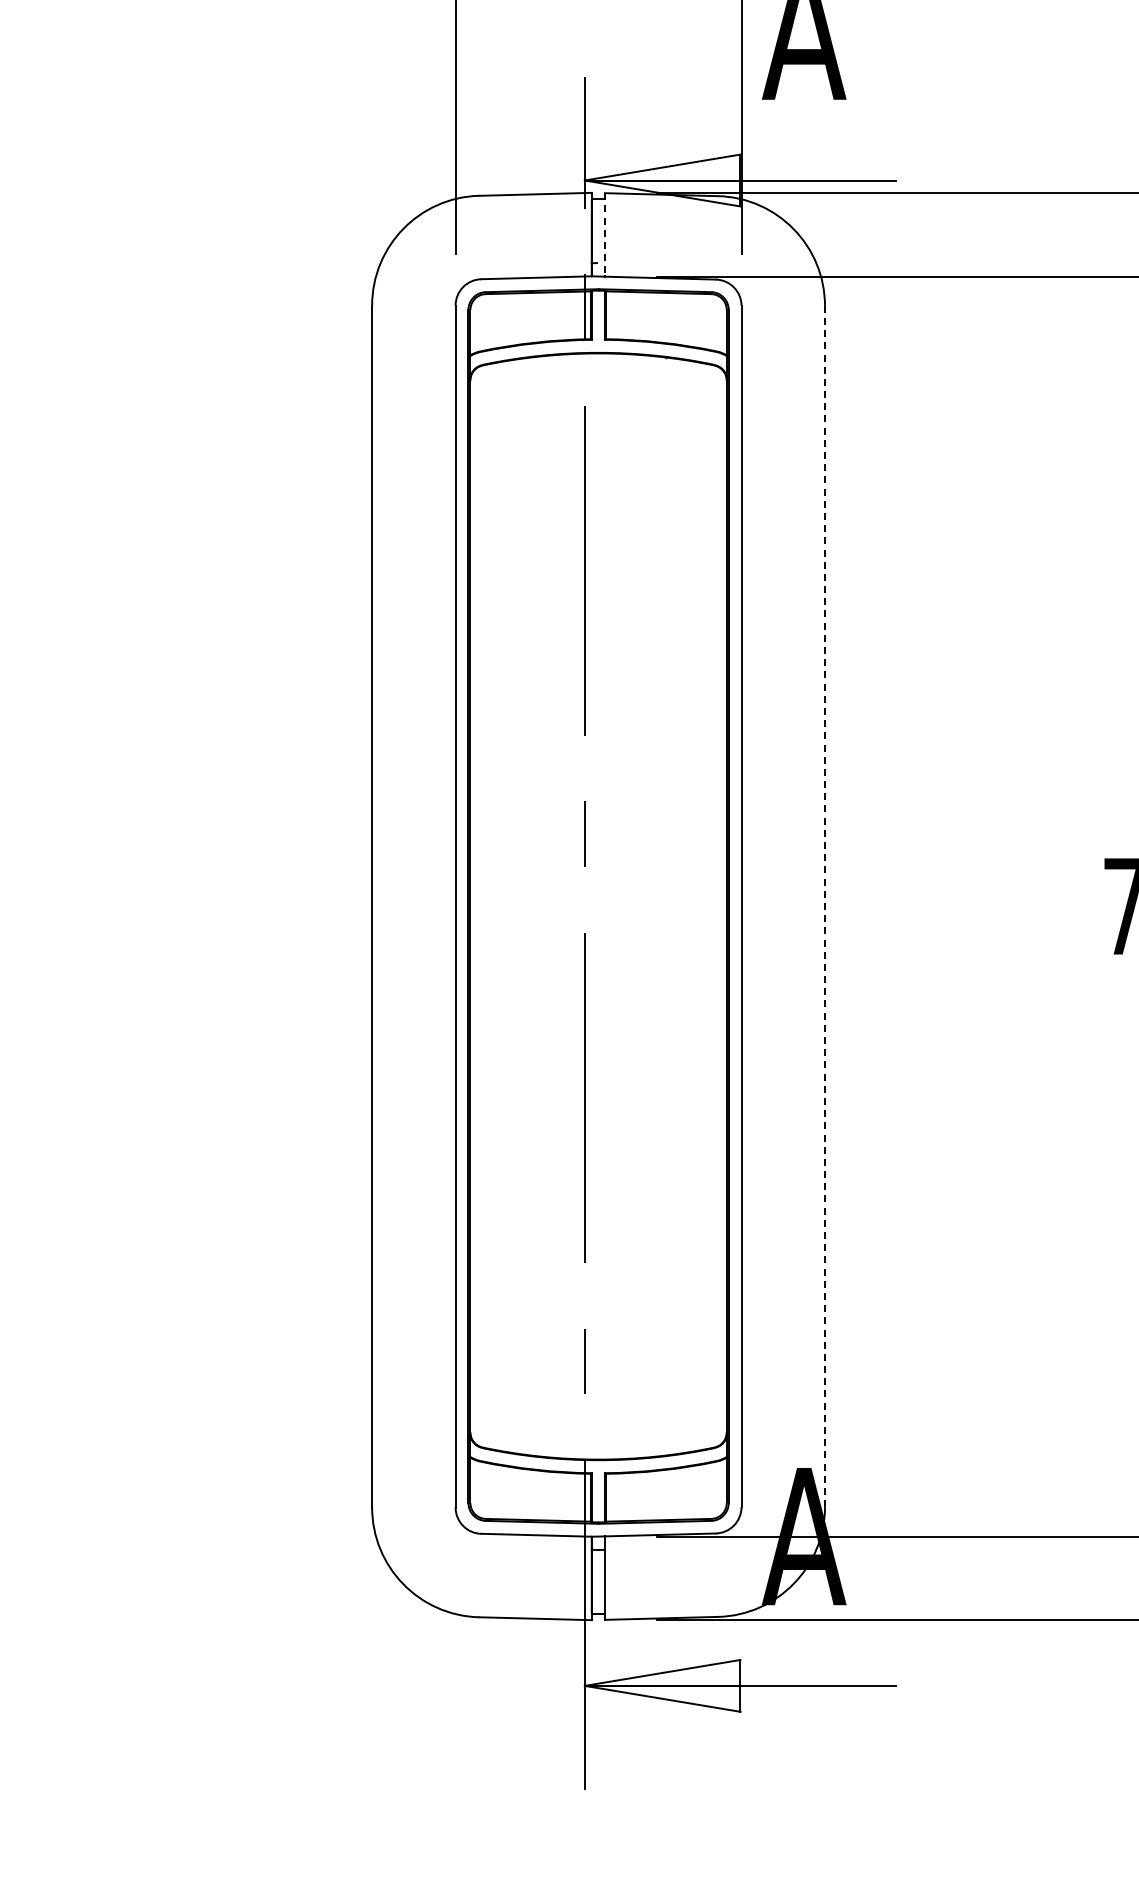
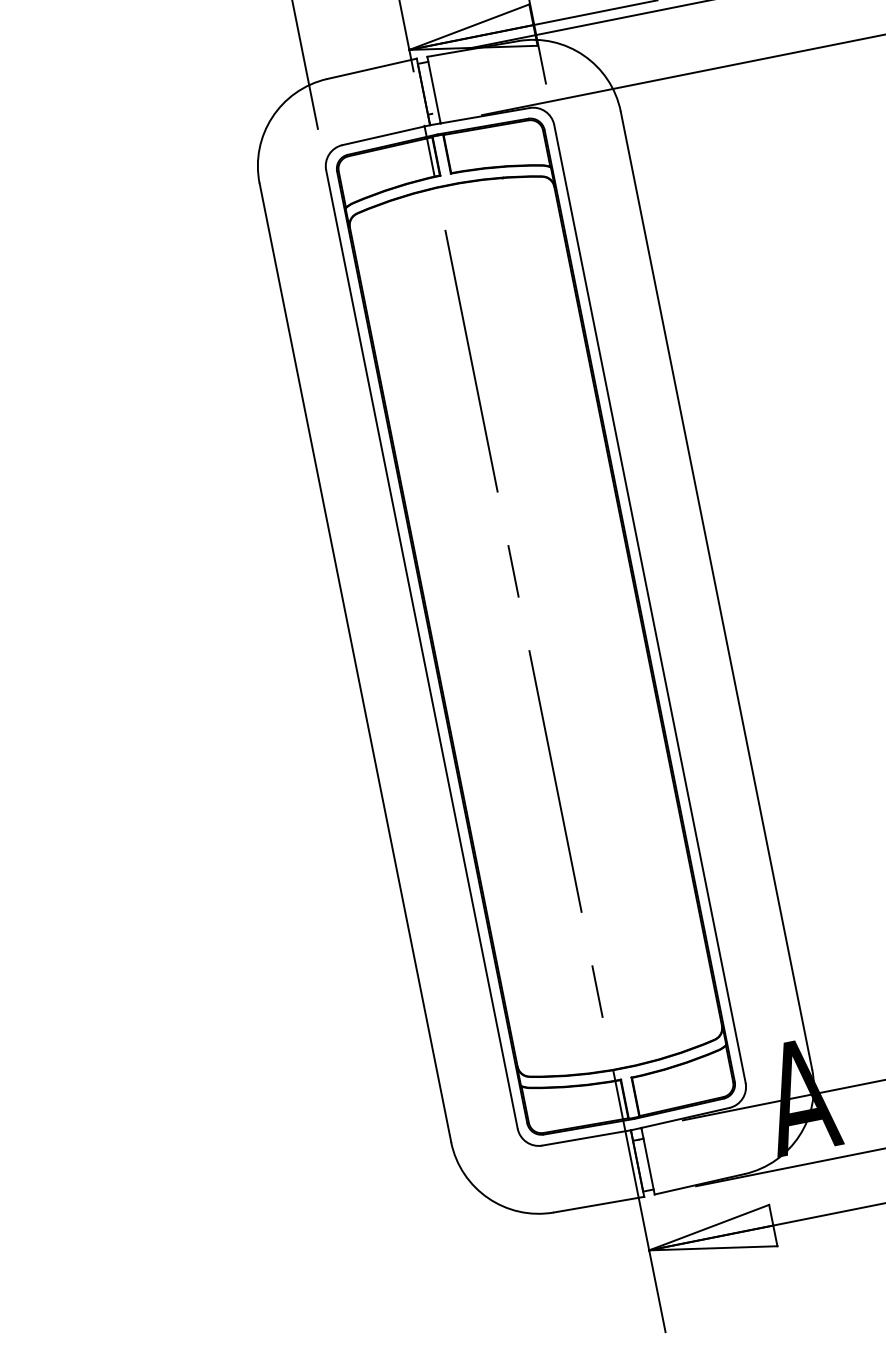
line: (604, 234) -> (433, 89), dashed -> solid
line: (824, 906) -> (716, 590), dashed -> solid

